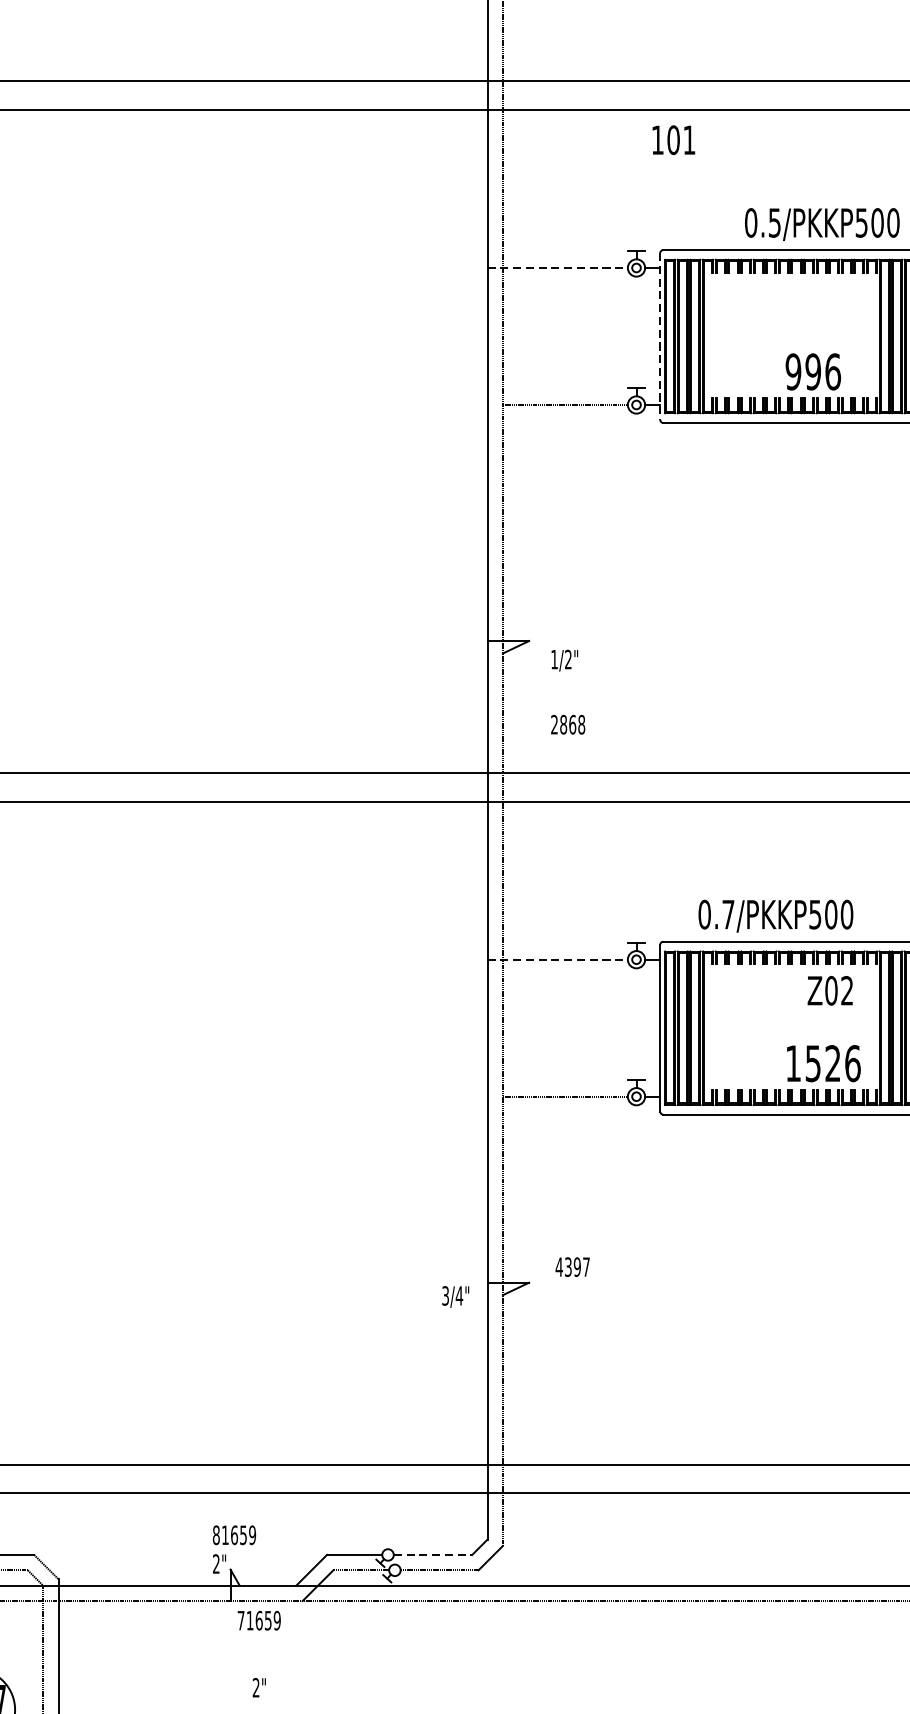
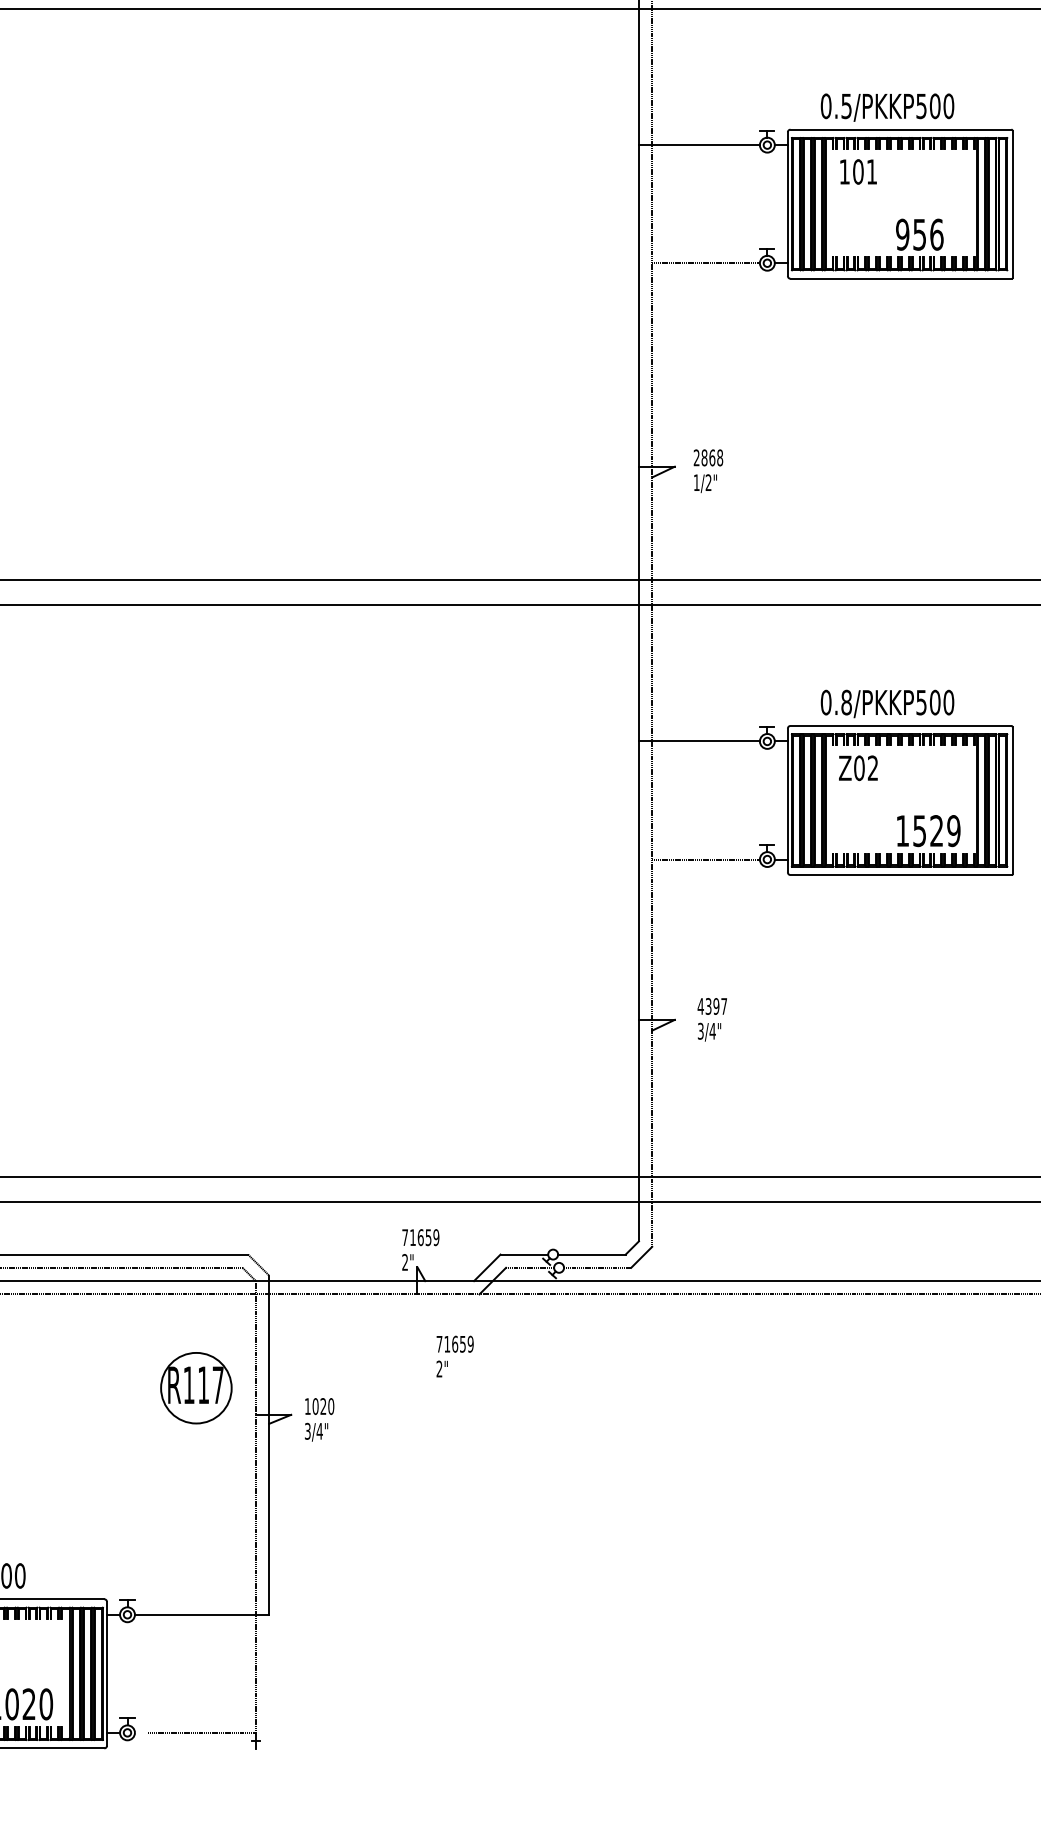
text: (673, 139) -> (858, 171), moved
text: (822, 224) -> (887, 107), moved
line: (557, 268) -> (699, 145), dashed -> solid
line: (659, 336) -> (787, 204), dashed -> solid
text: (812, 371) -> (919, 234), 996 -> 956
text: (568, 724) -> (708, 457), moved
text: (728, 914) -> (846, 702), 0.7/PKKP500 -> 0.8/PKKP500
line: (557, 959) -> (699, 741), dashed -> solid
text: (830, 991) -> (858, 768), moved
text: (852, 1064) -> (953, 831), 1526 -> 1529
text: (455, 1296) -> (709, 1031), moved
text: (216, 1535) -> (405, 1237), 81659 -> 71659
line: (432, 1554) -> (591, 1254), dashed -> solid
text: (258, 1619) -> (454, 1343), moved

